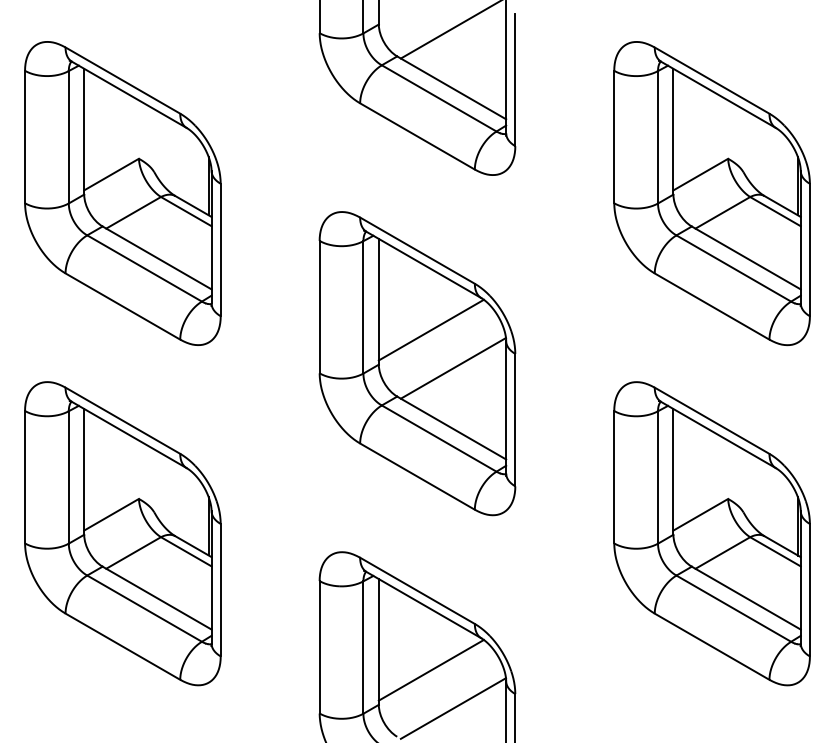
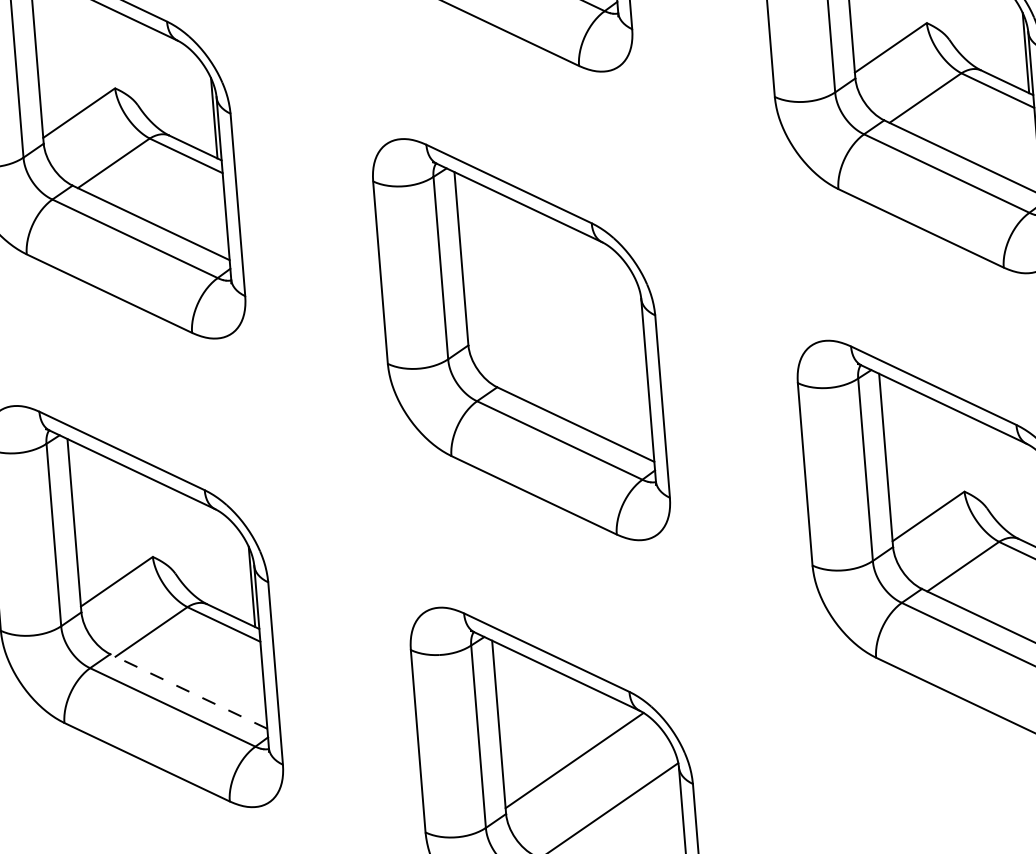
line: (430, 329) -> (535, 291), removed
line: (452, 368) -> (570, 342), removed
line: (157, 598) -> (189, 692), solid -> dashed

